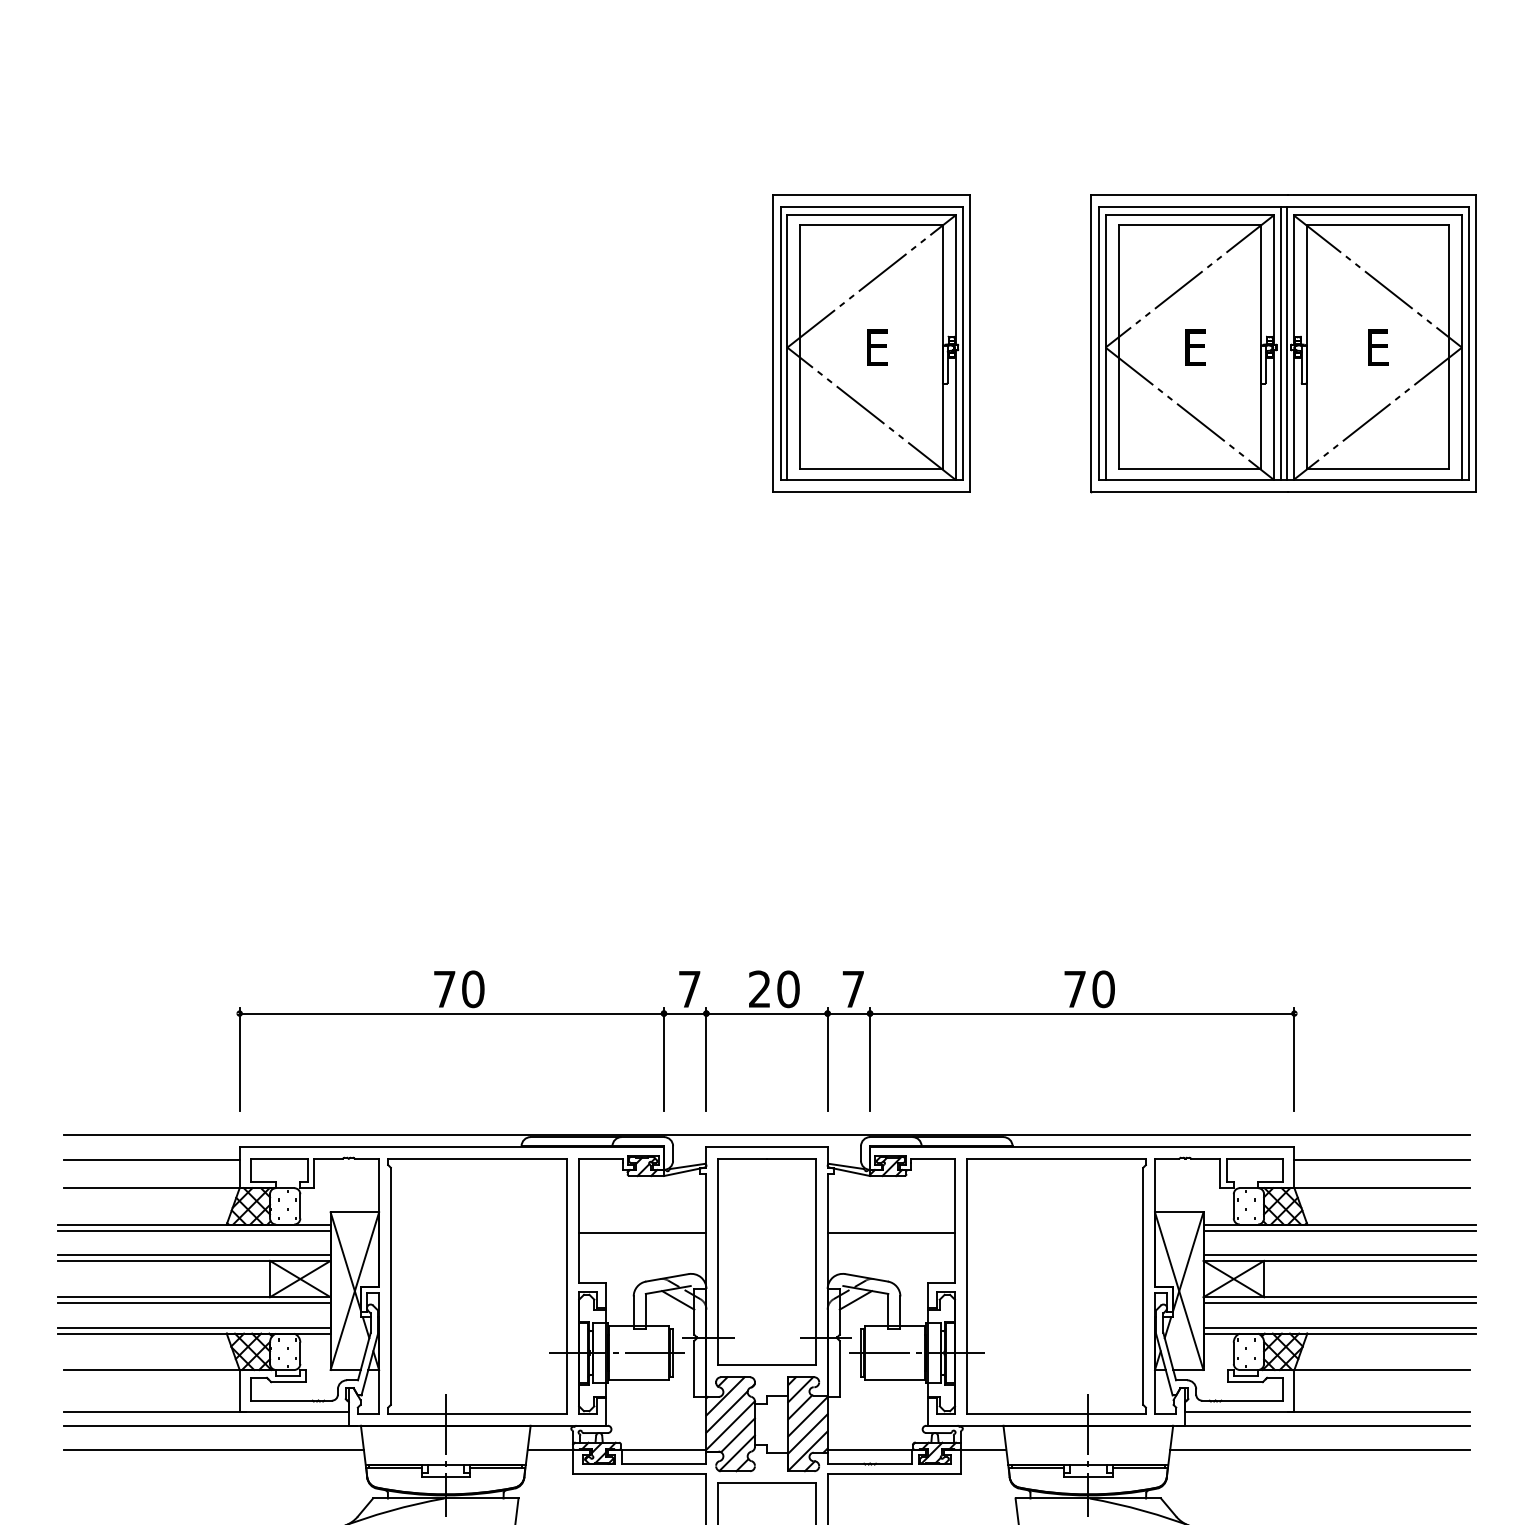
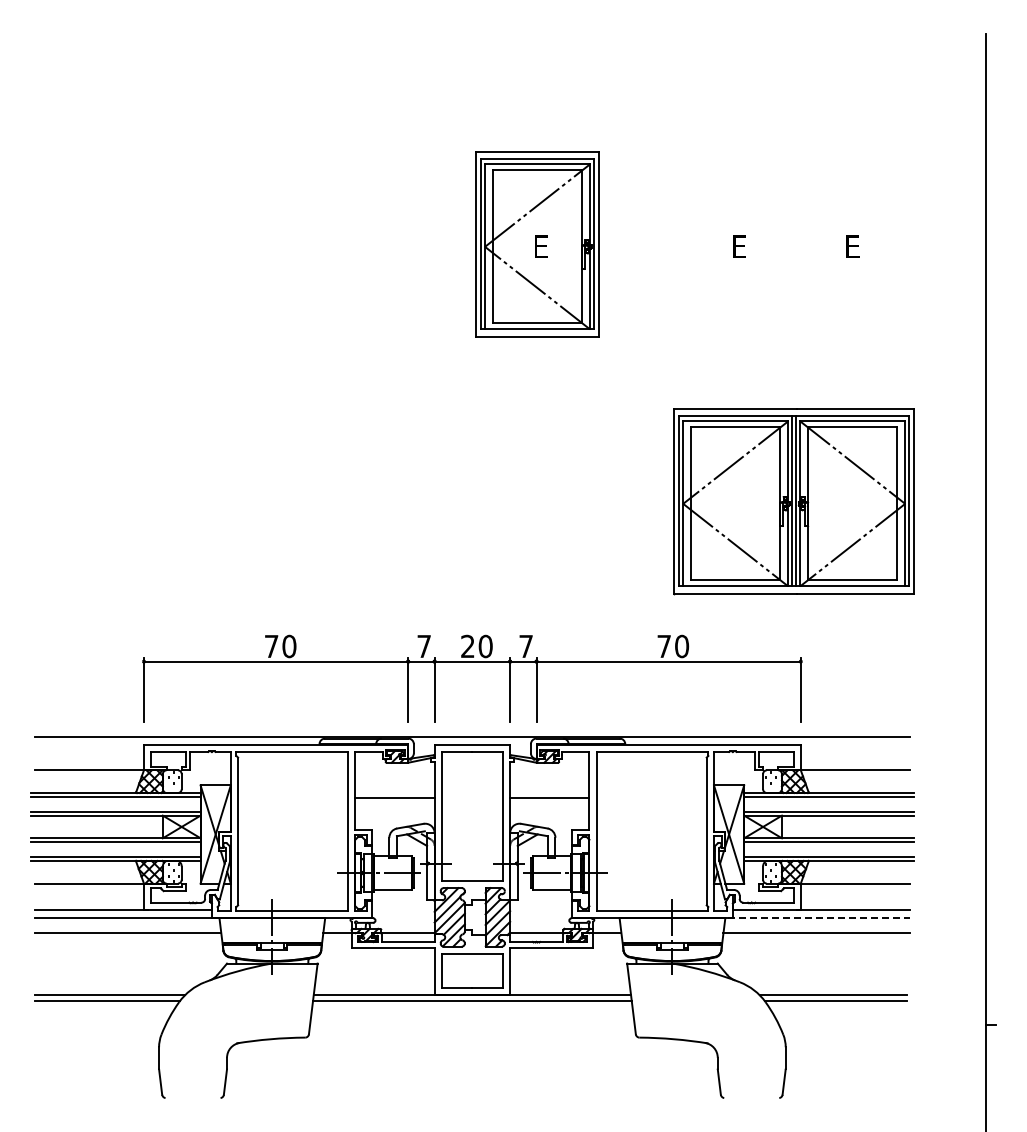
part: (1282, 343) -> (793, 501), moved
line: (150, 1159) -> (88, 752), removed
line: (1382, 1159) -> (855, 752), removed
line: (1324, 1426) -> (819, 918), solid -> dashed

